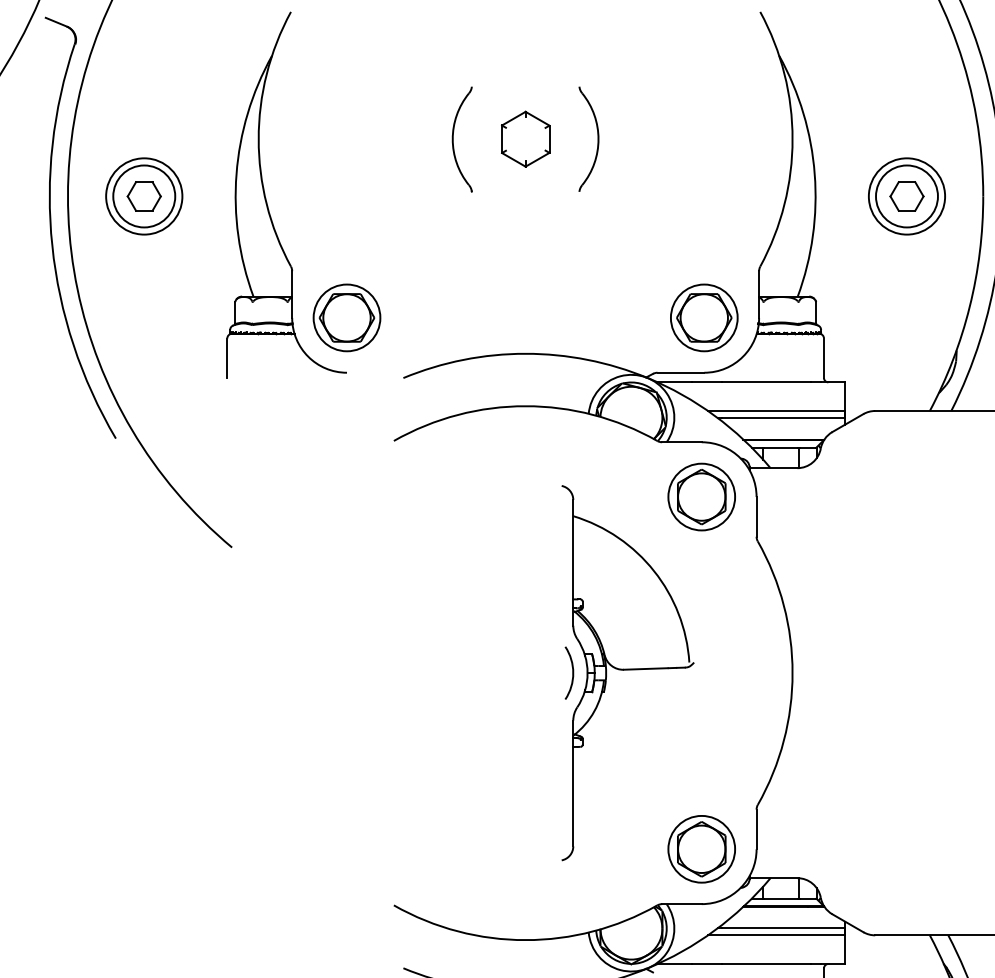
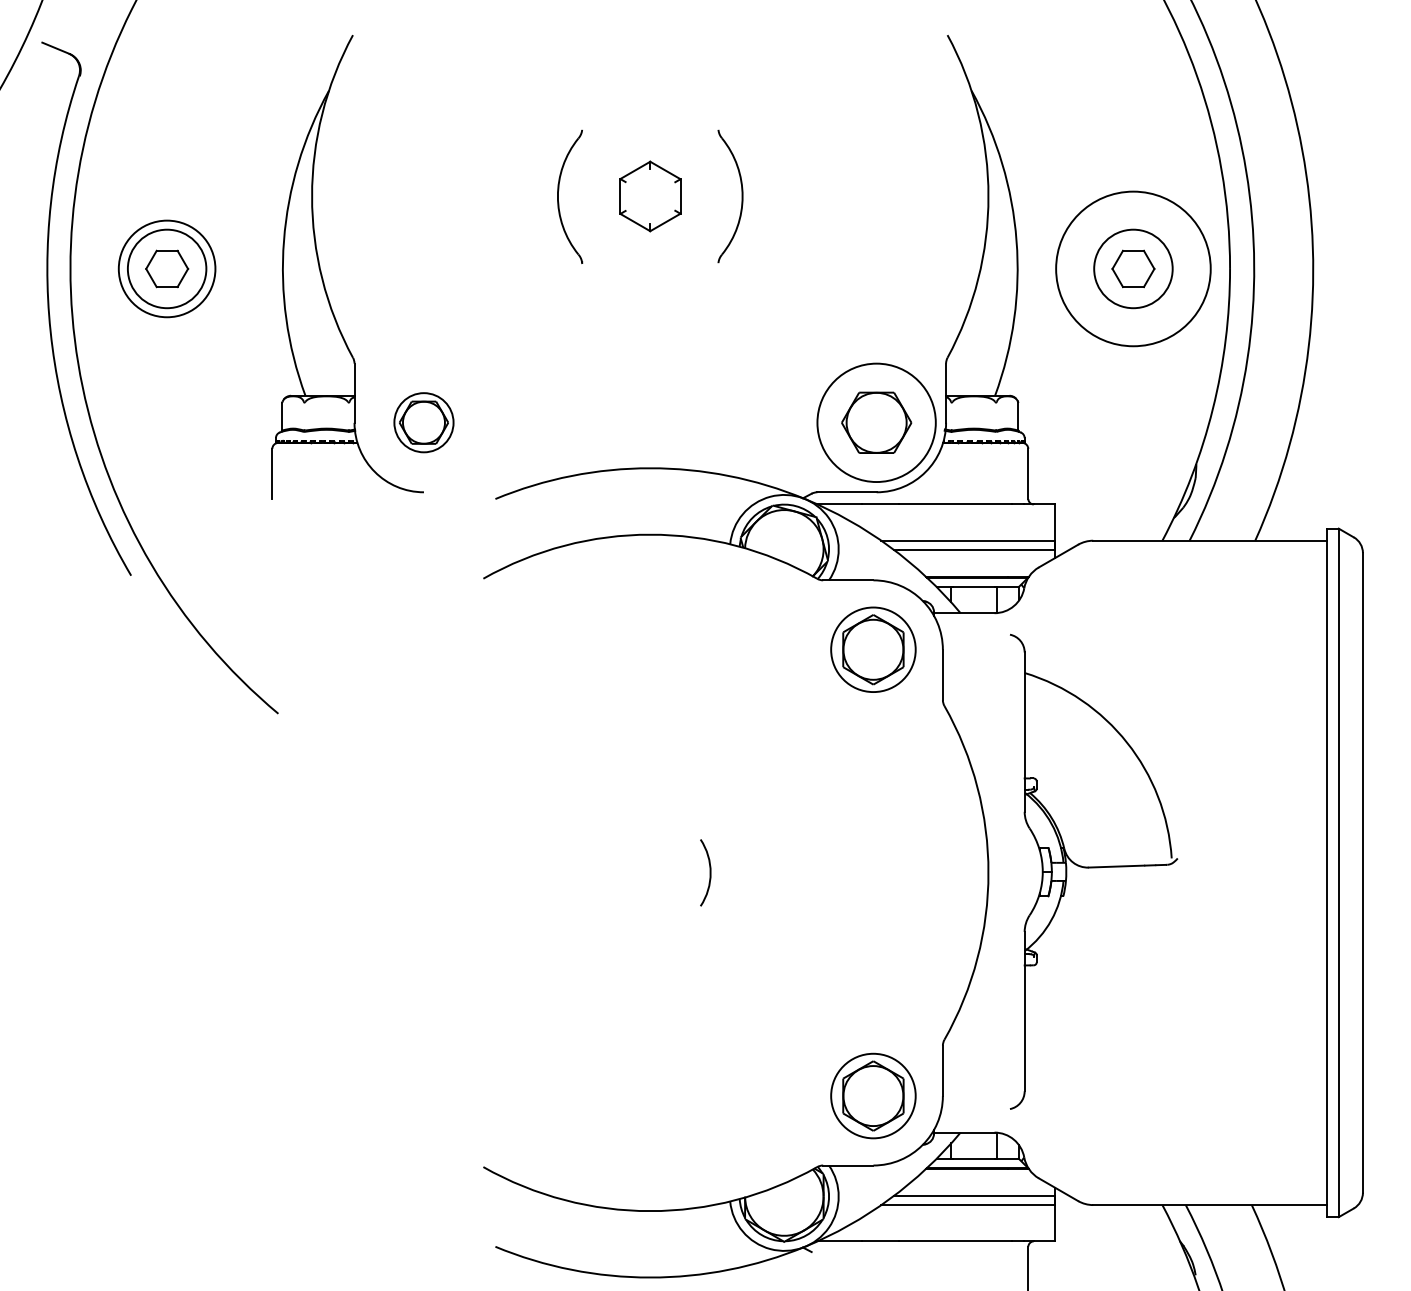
circle: (907, 196) -> (1133, 268), size x1.6
part: (346, 317) -> (423, 422), size x0.7
circle: (704, 317) -> (876, 422), size x1.4
part: (628, 672) -> (1094, 871), moved

